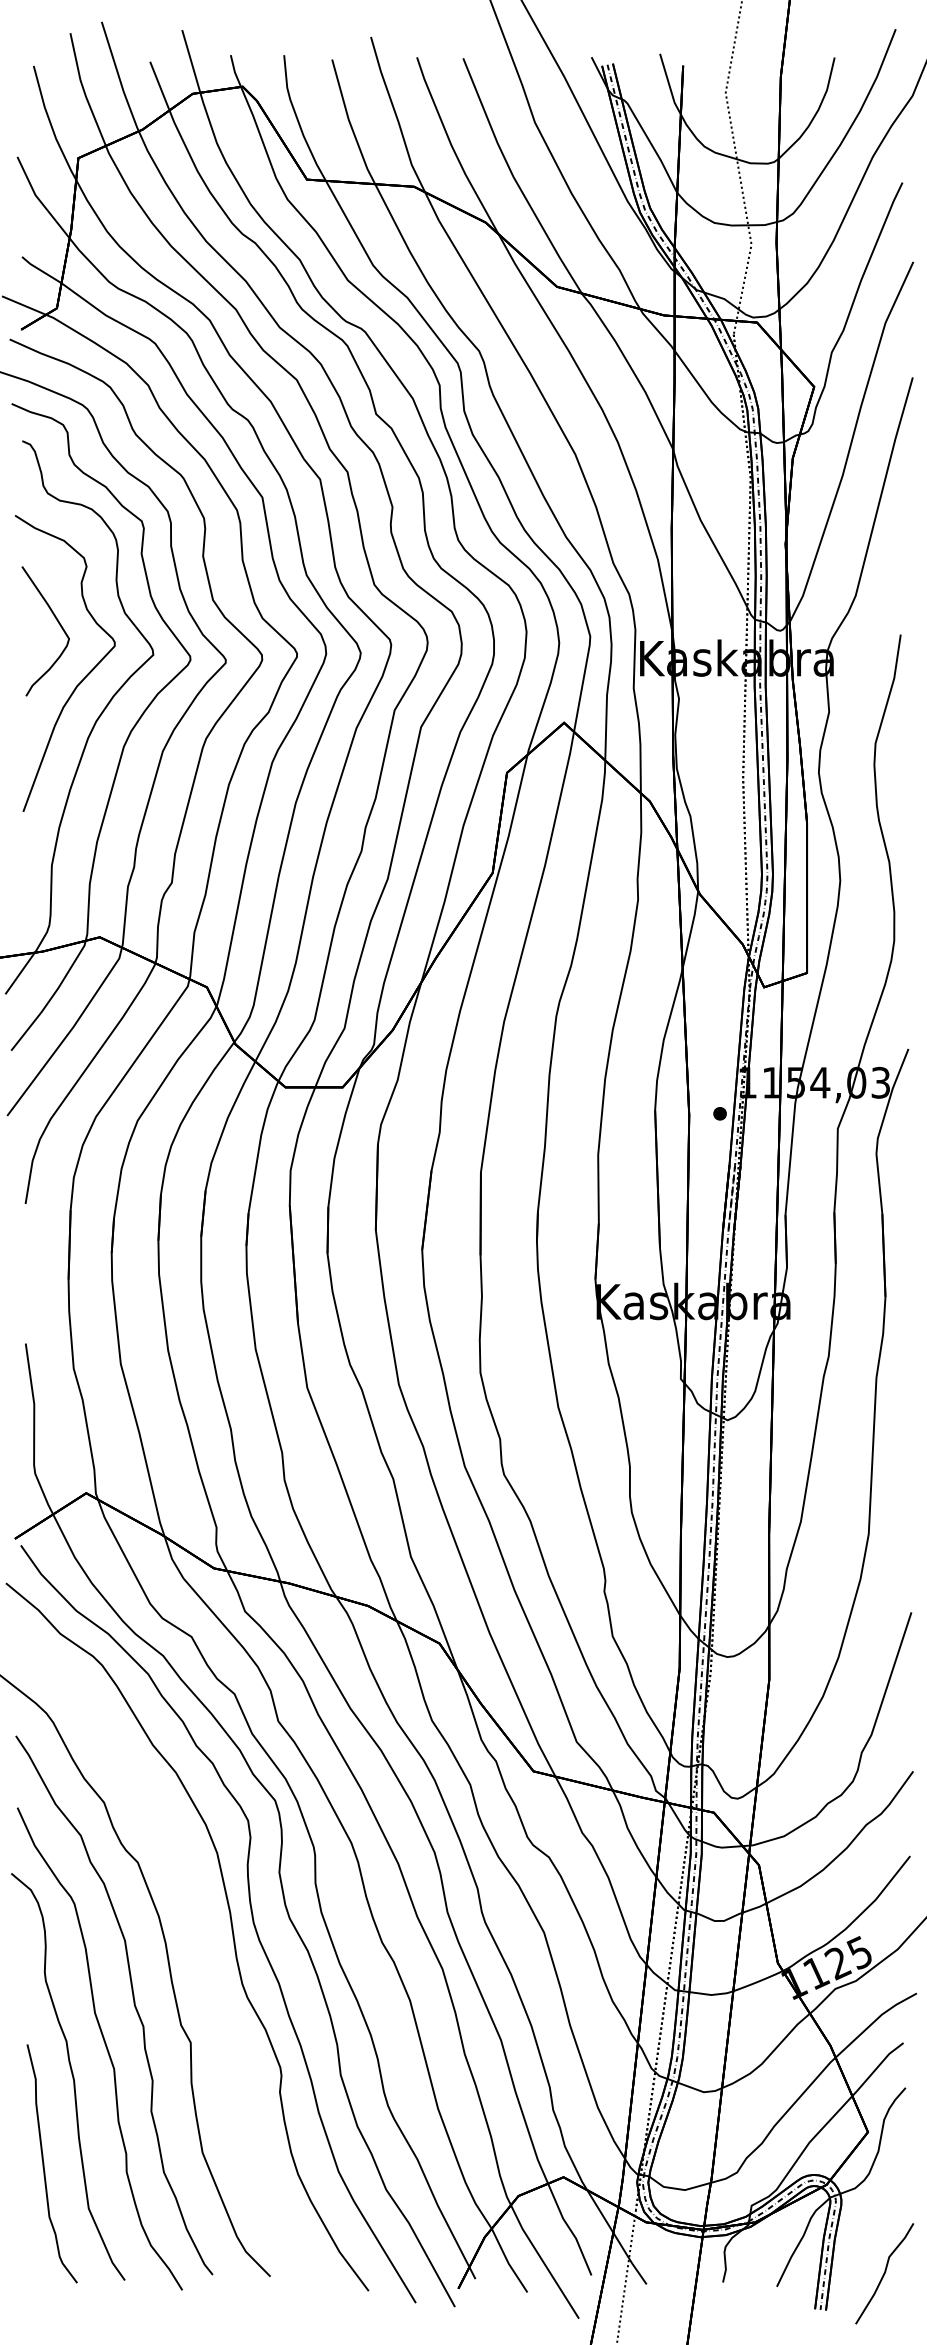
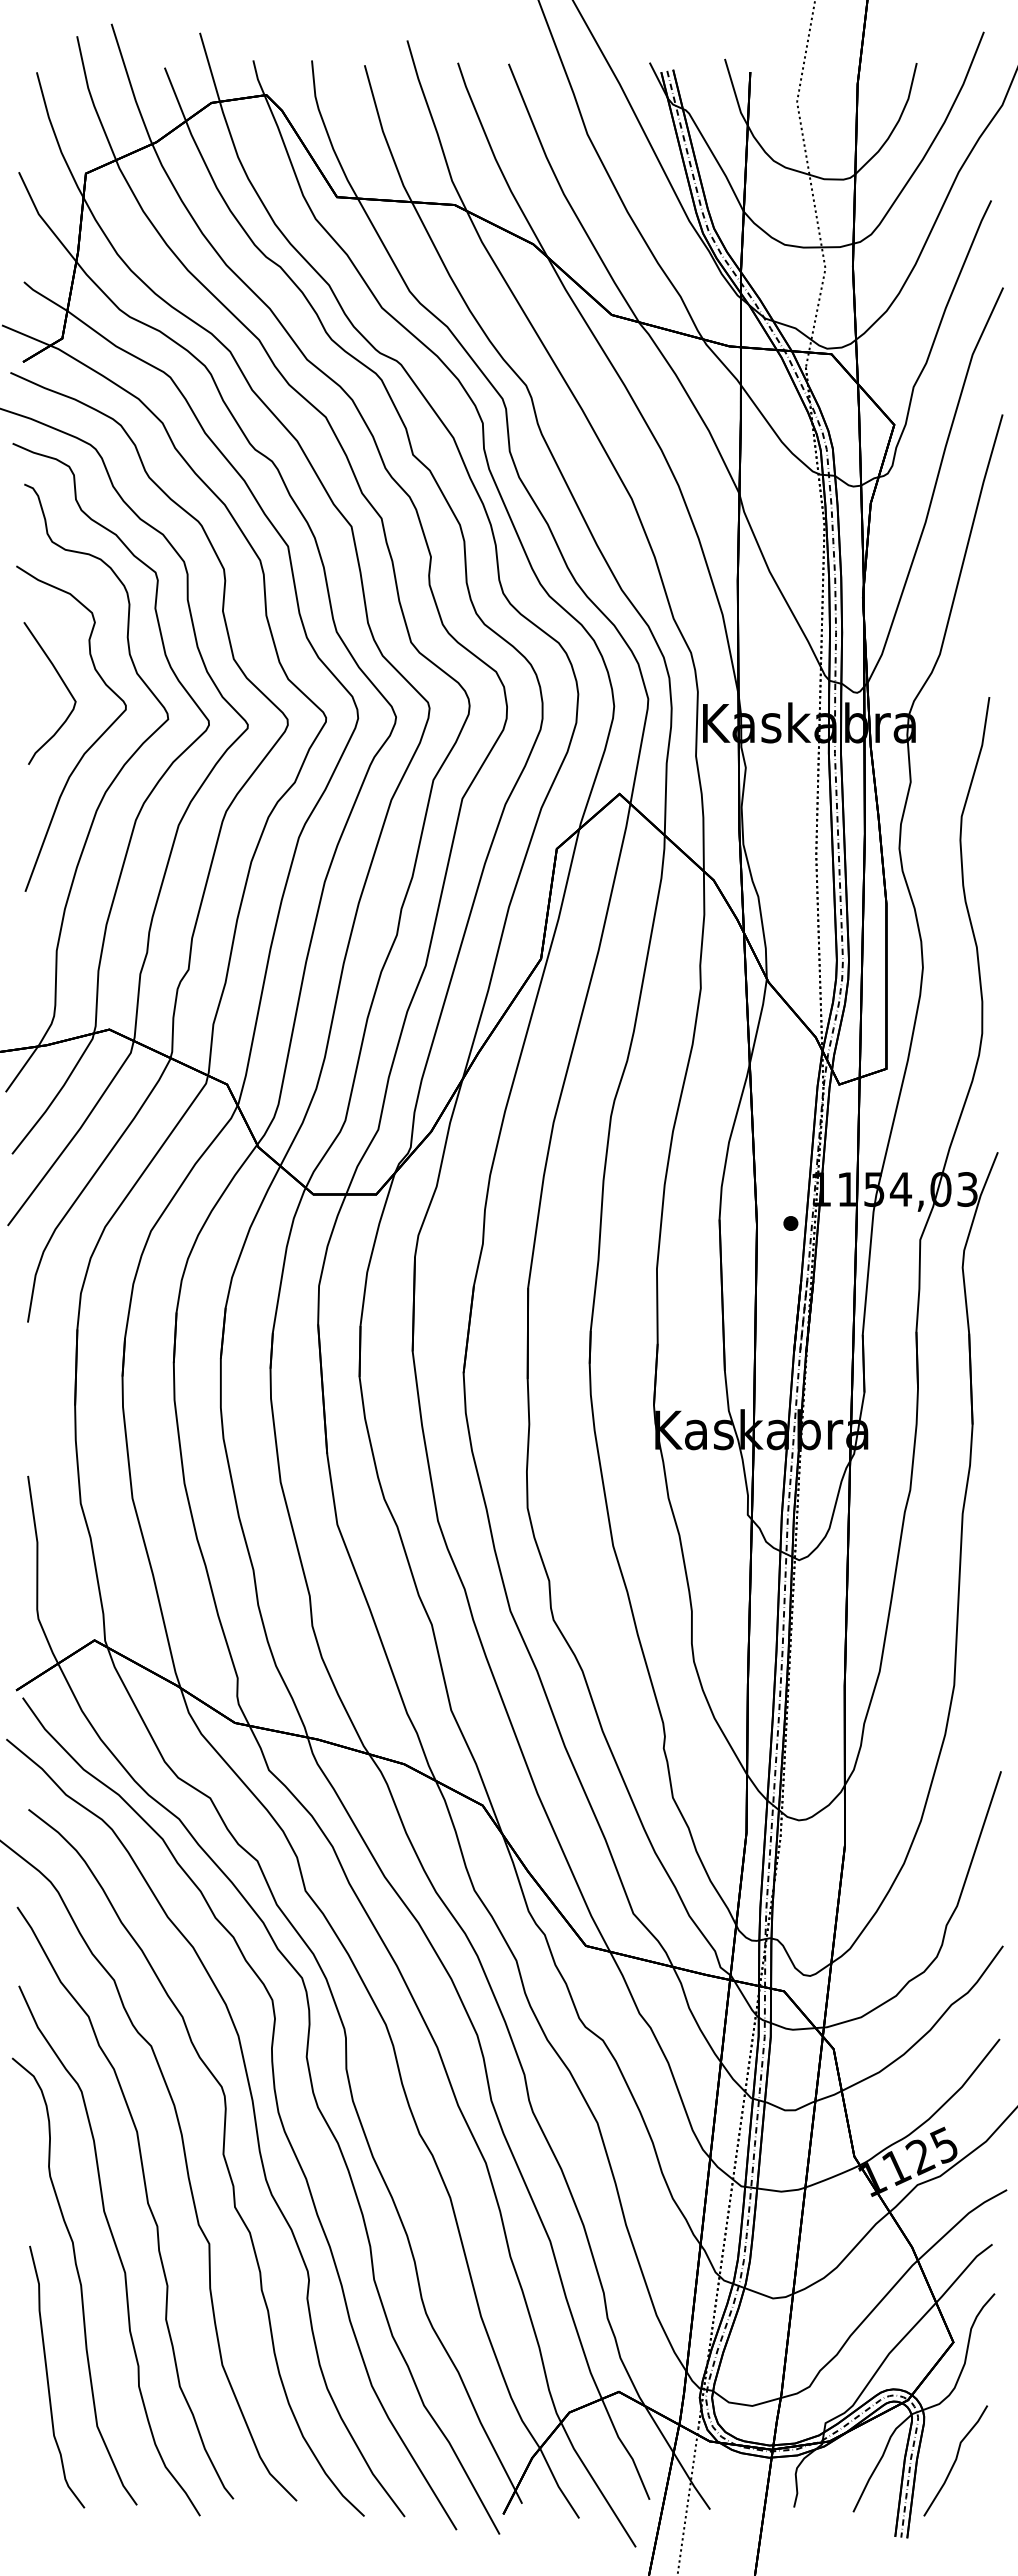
curve: (202, 1962) -> (222, 2155), added
curve: (884, 2273) -> (955, 2460), moved

